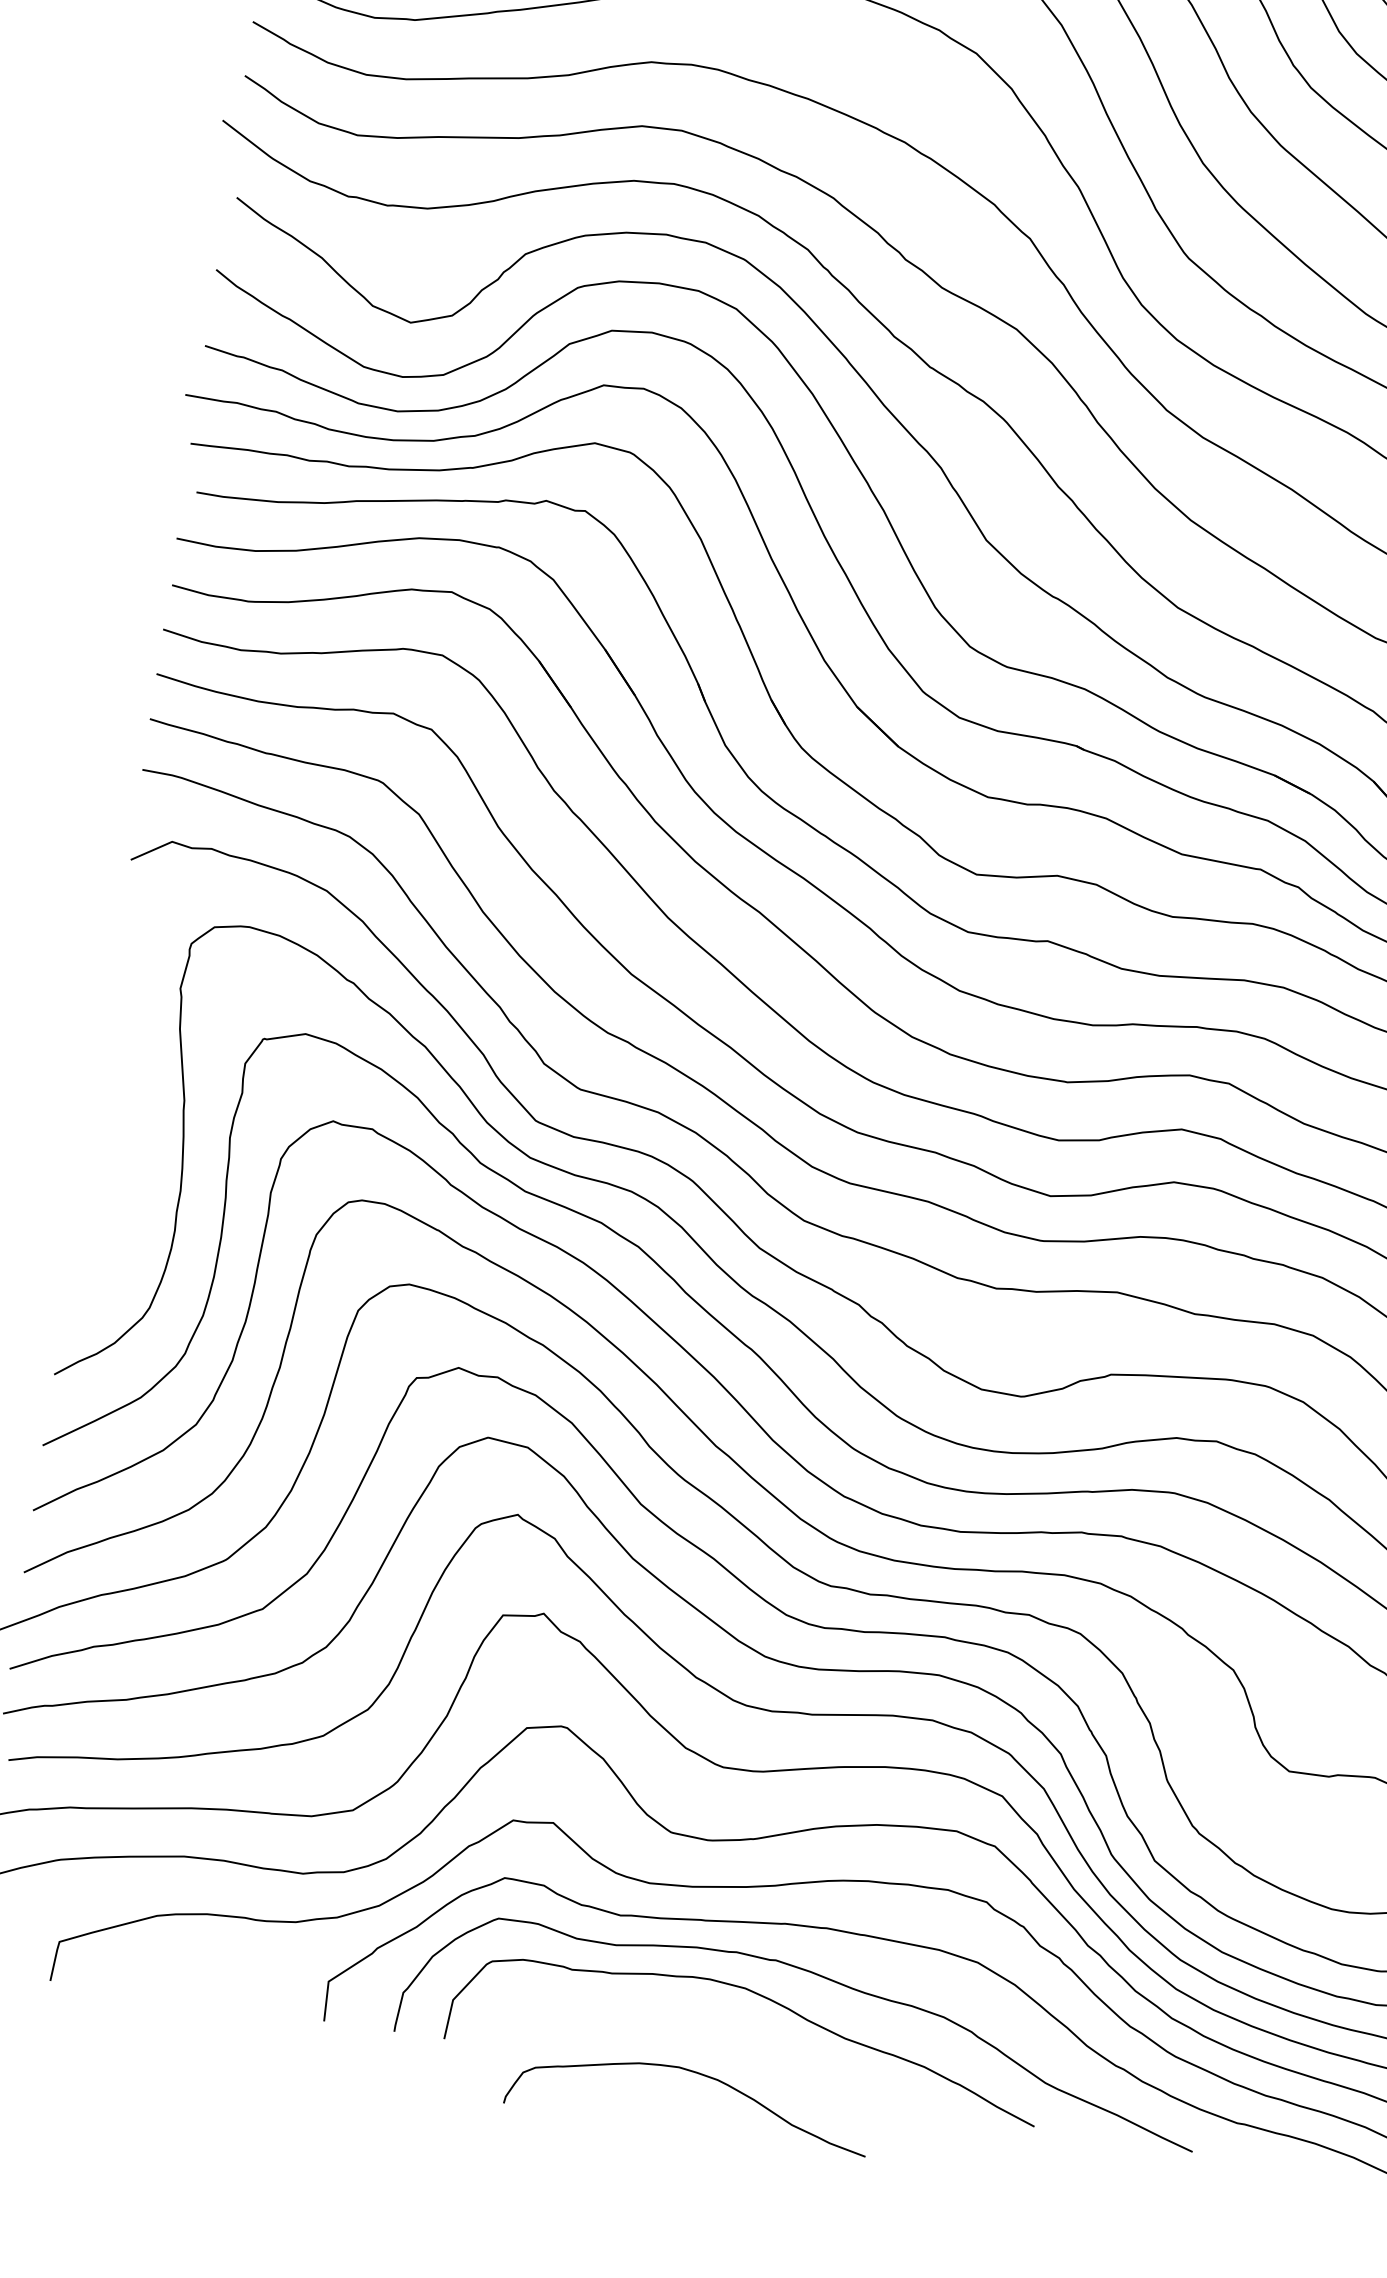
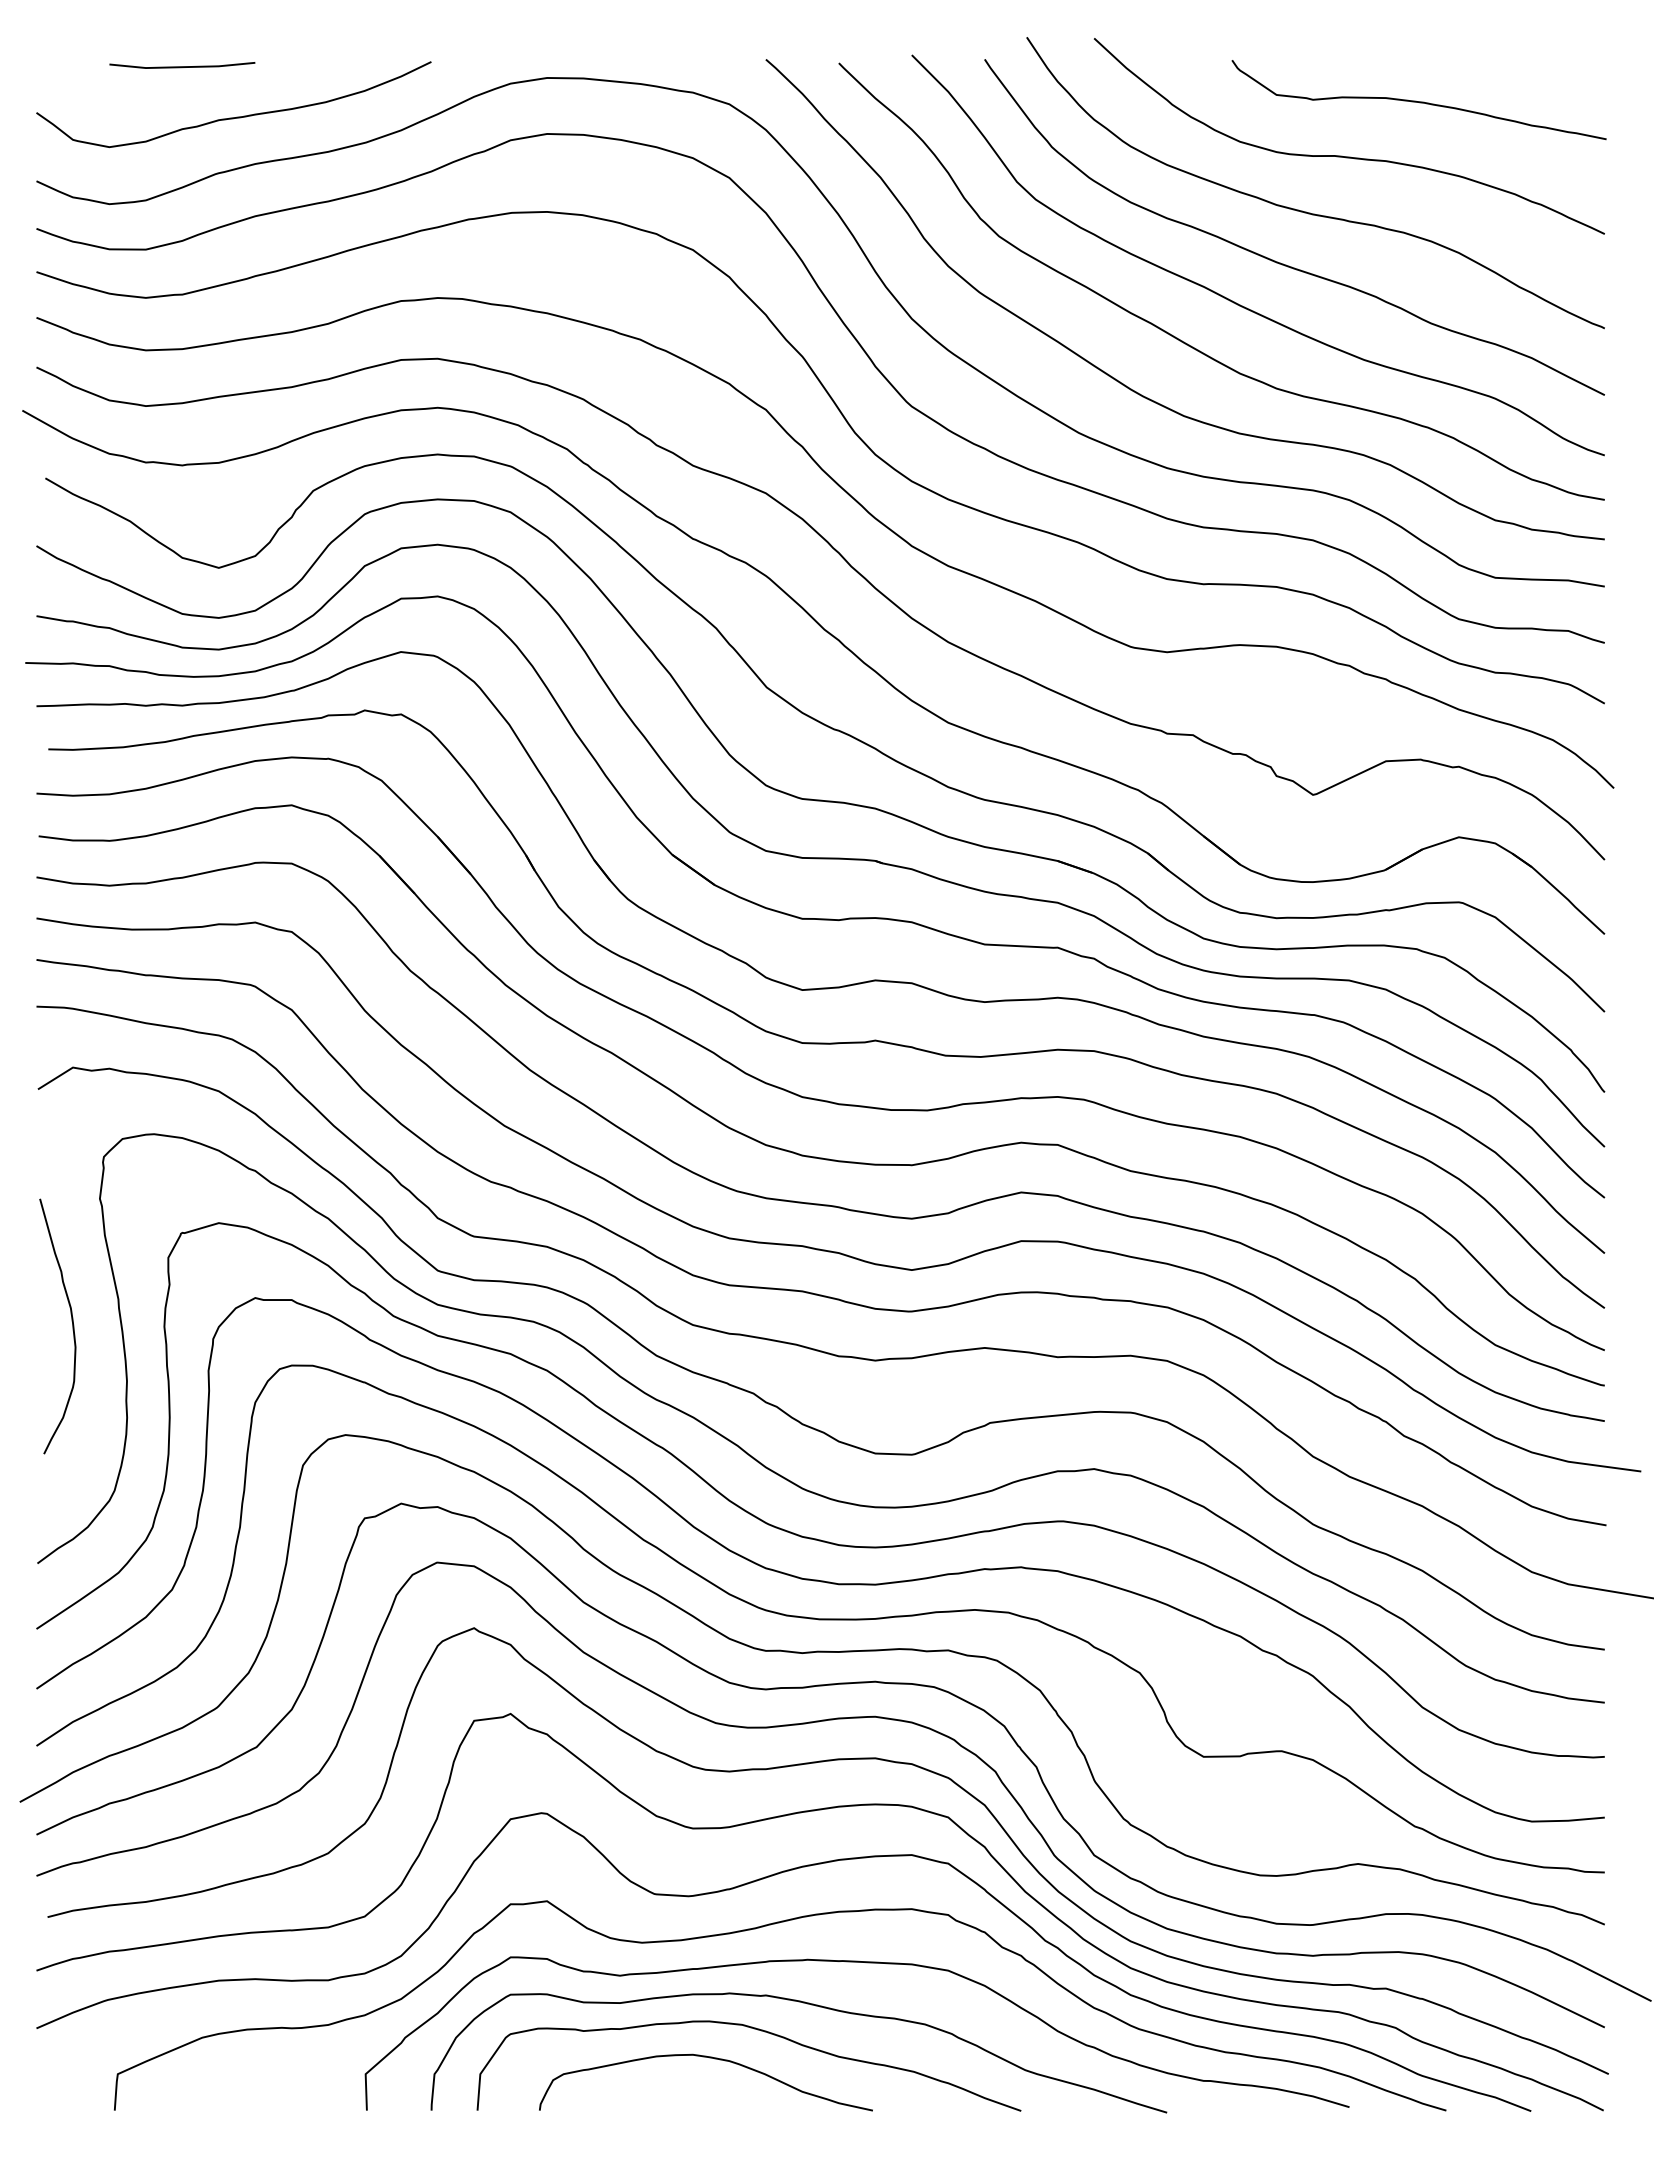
curve: (129, 1117) -> (71, 1321), added
curve: (696, 2074) -> (709, 2058), moved

